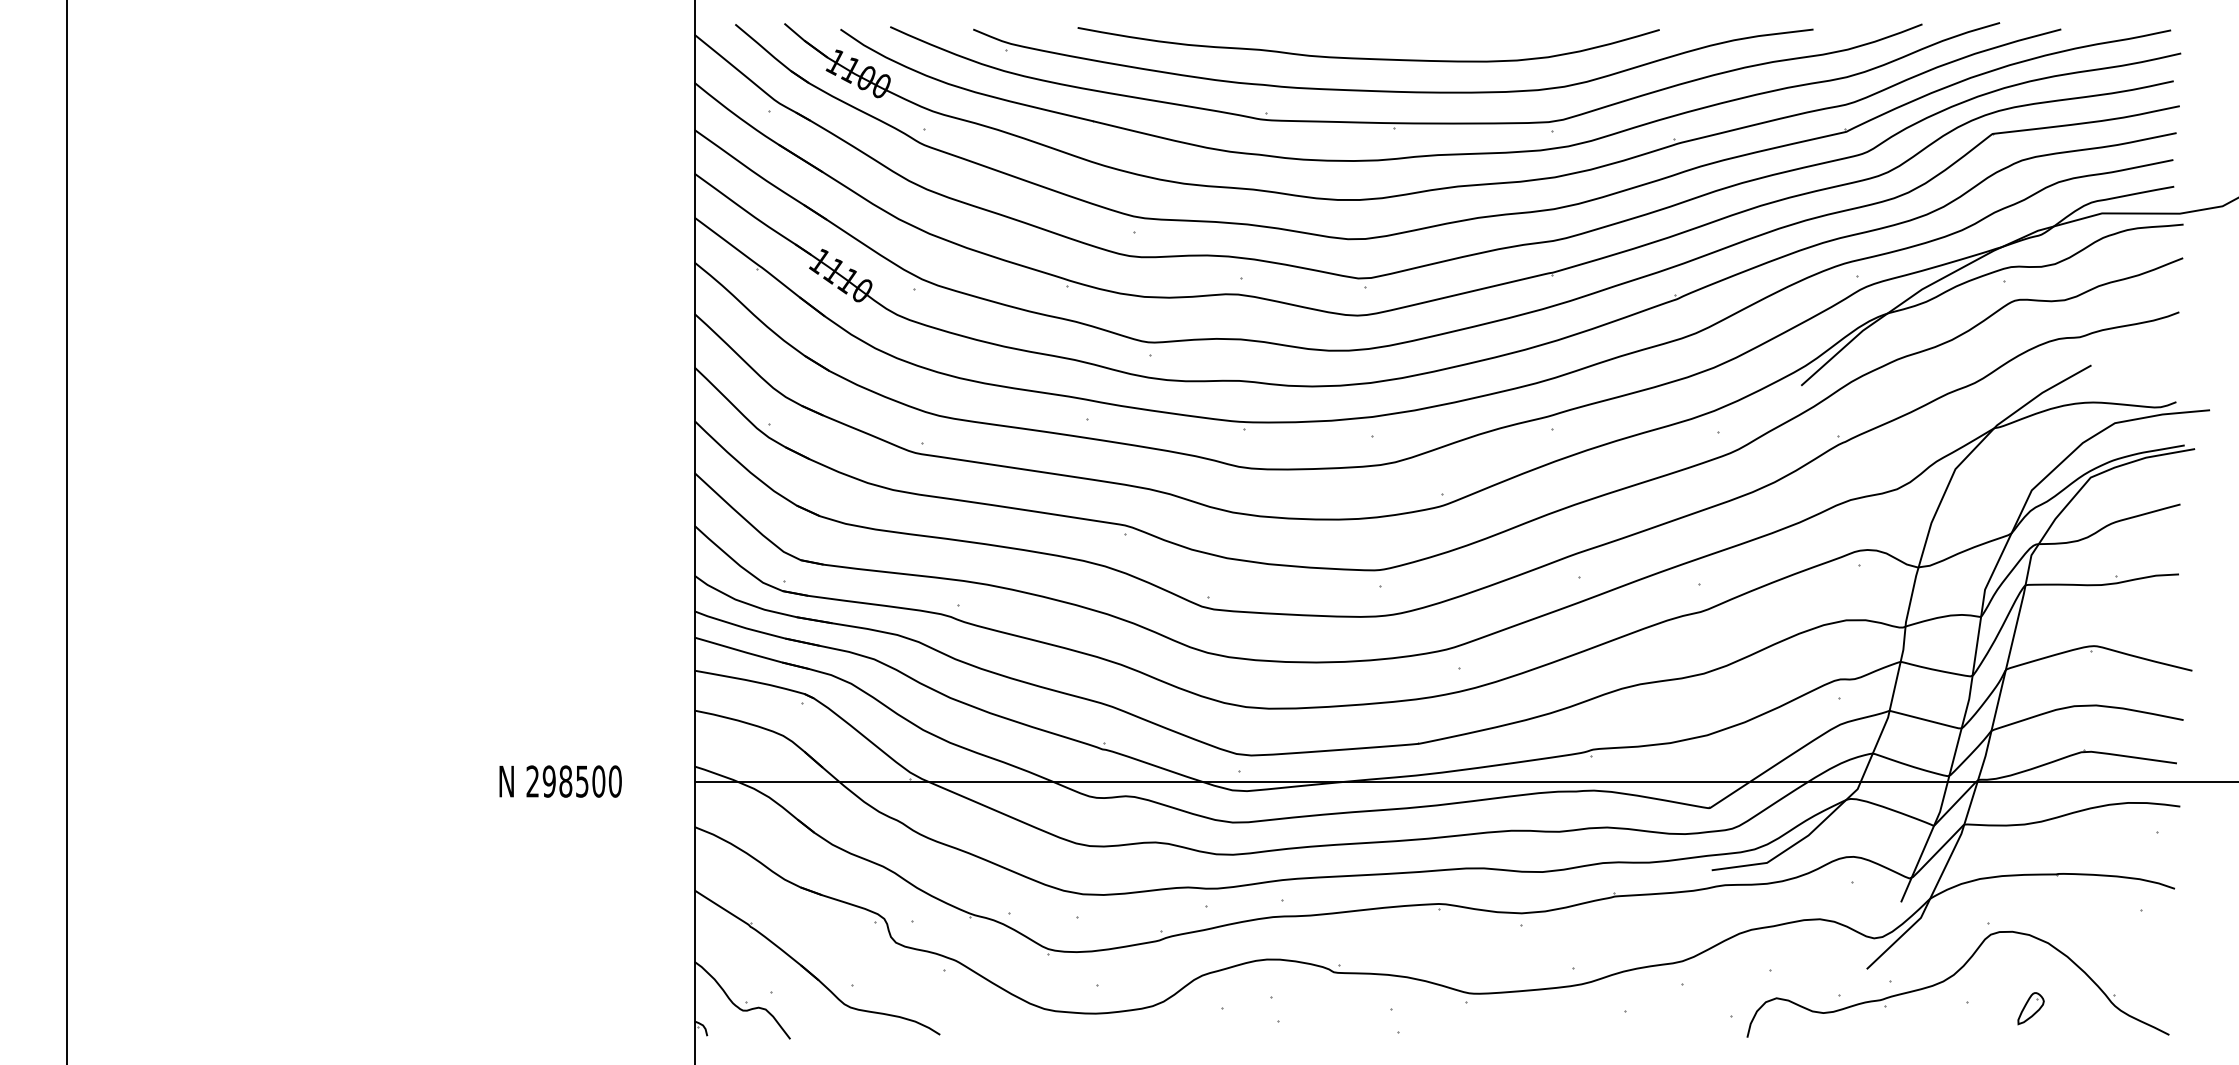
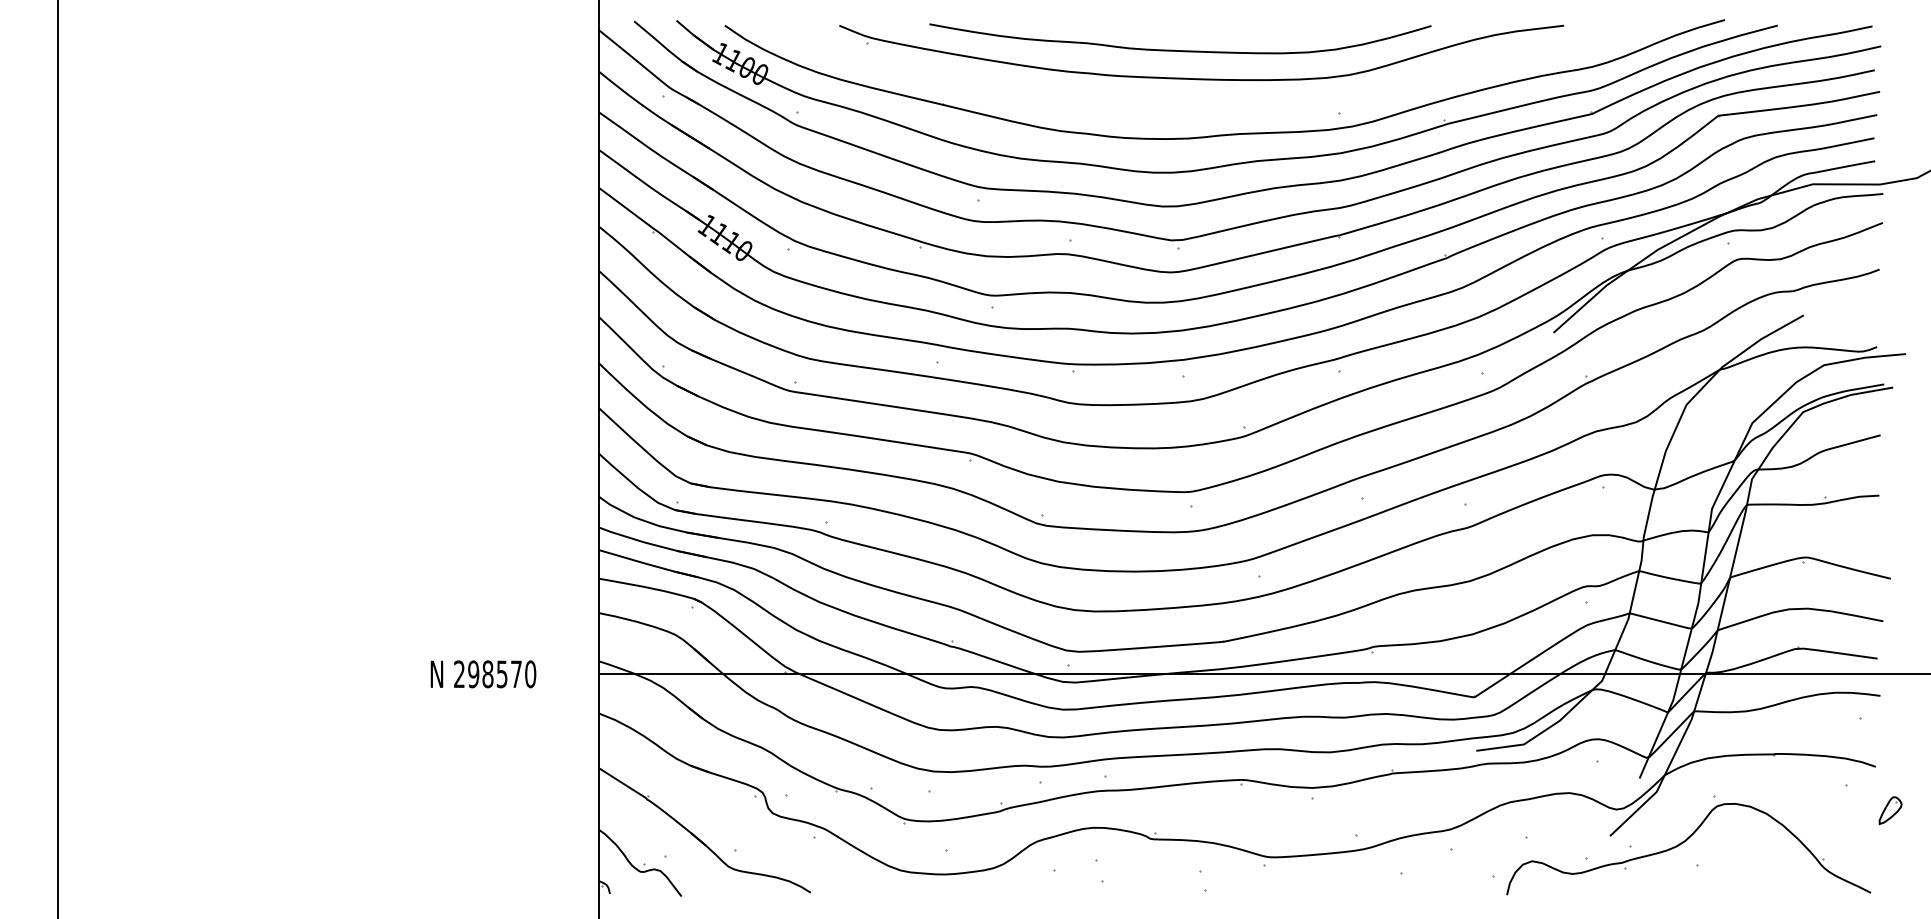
part: (1406, 122) -> (1213, 105), removed
text: (598, 781) -> (516, 674), 298500 -> 298570
part: (2030, 1008) -> (1890, 810), moved

